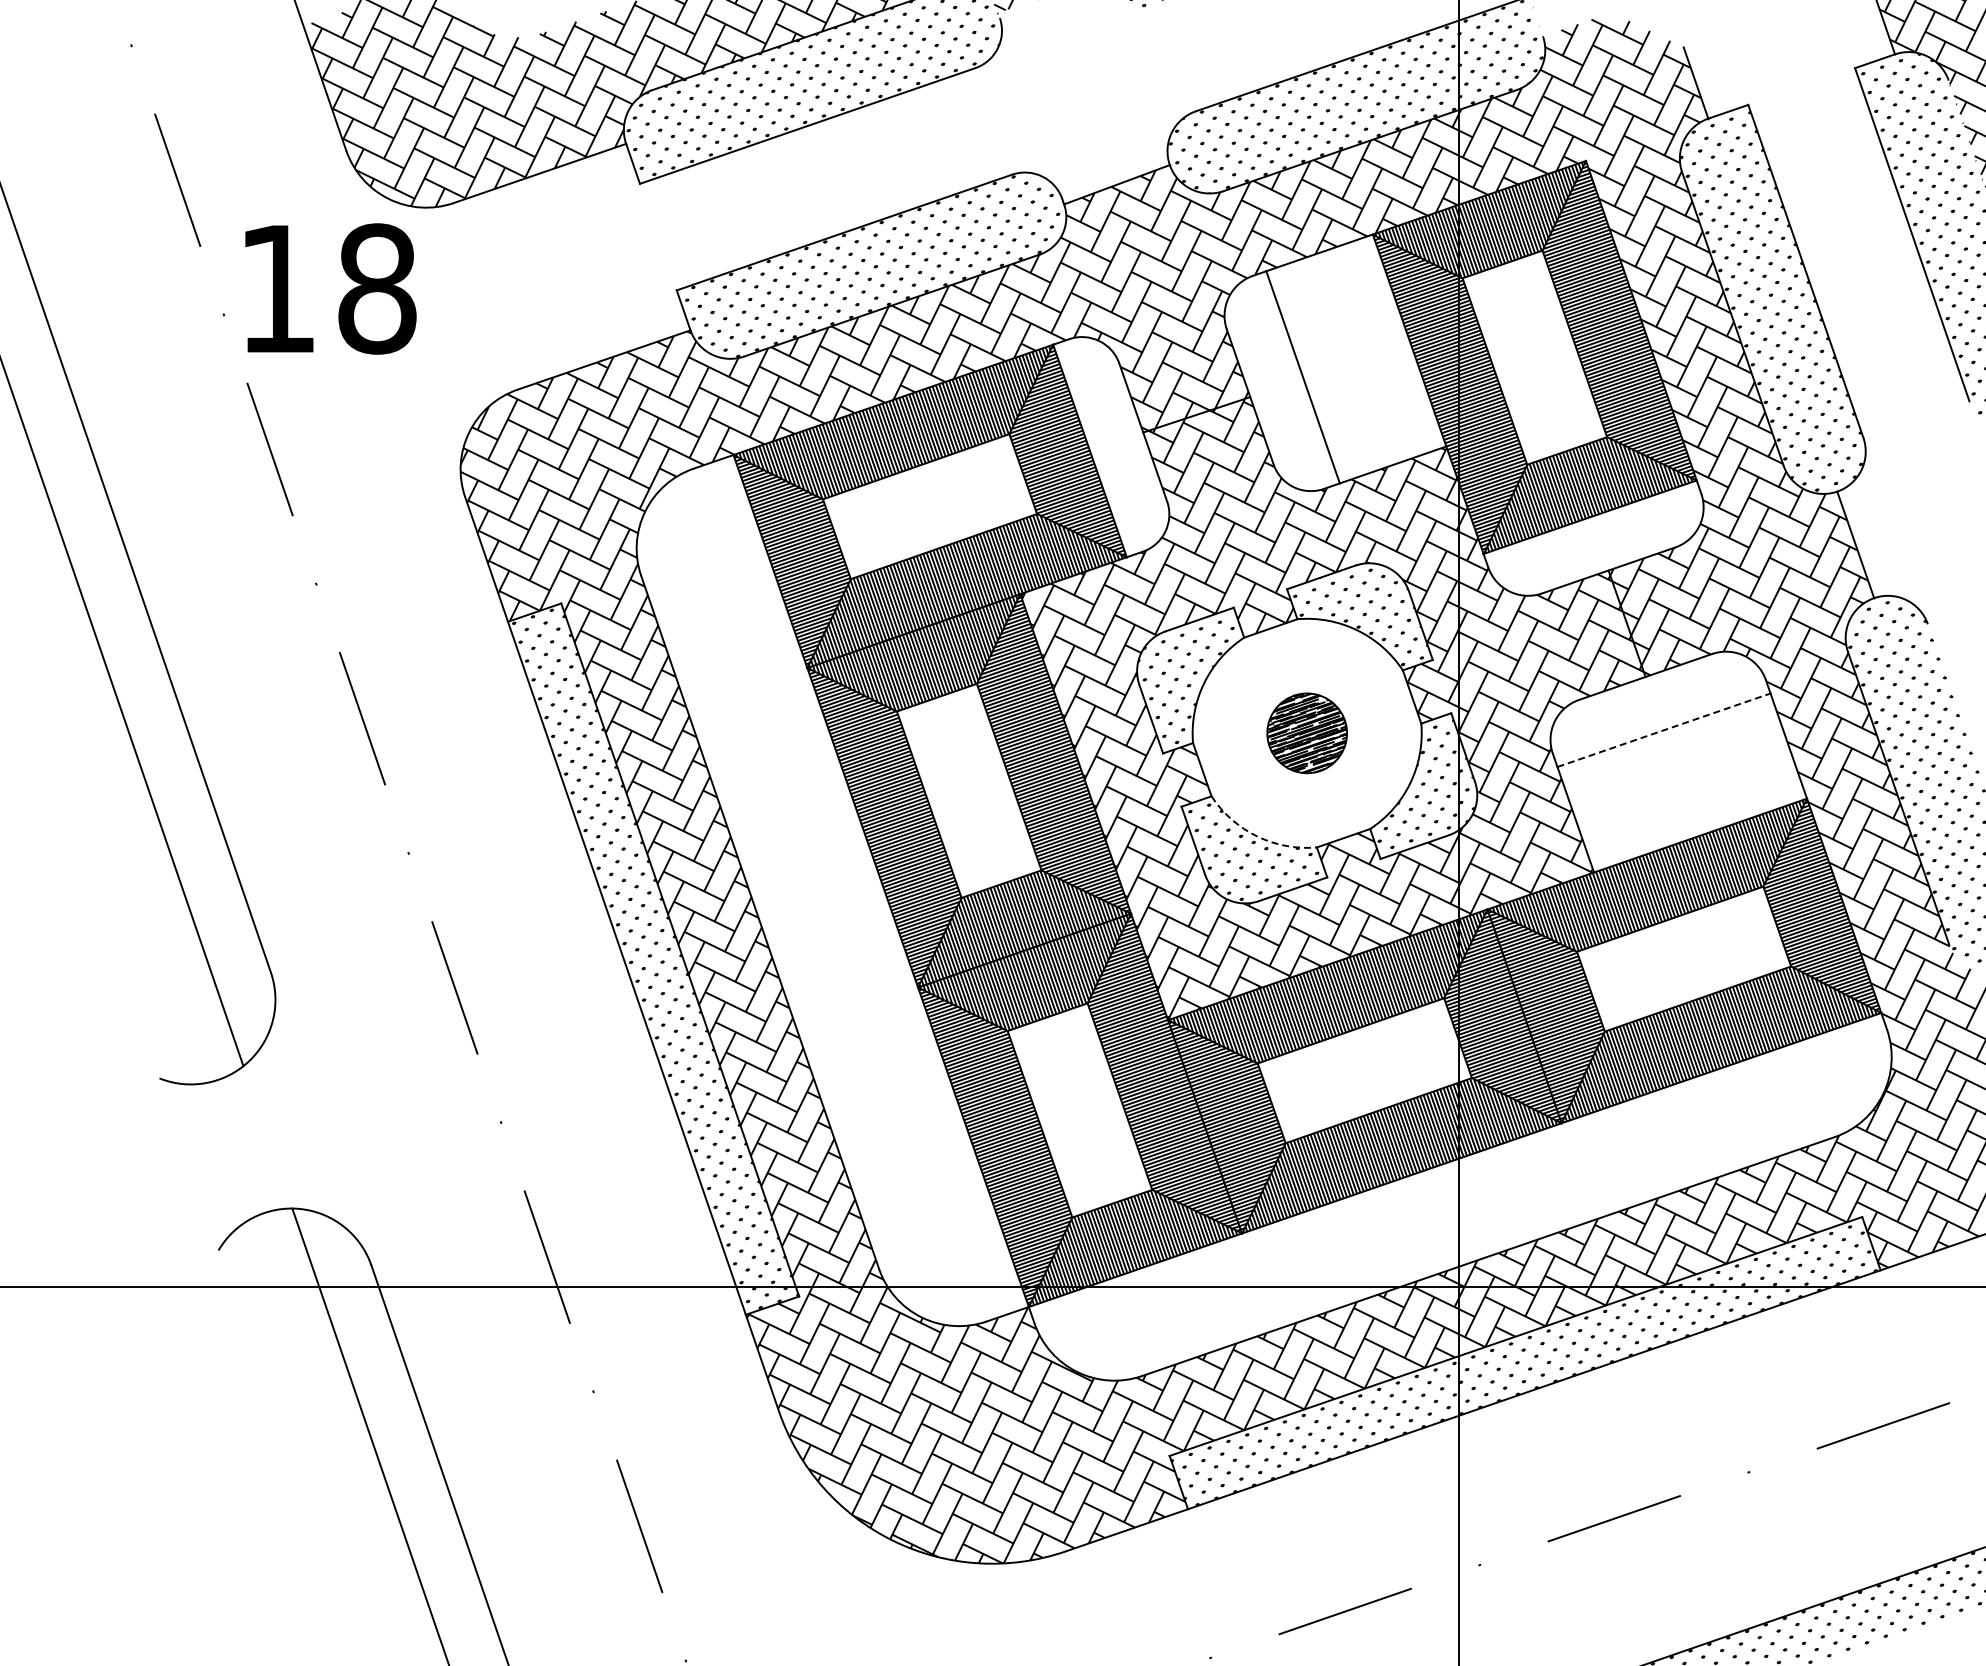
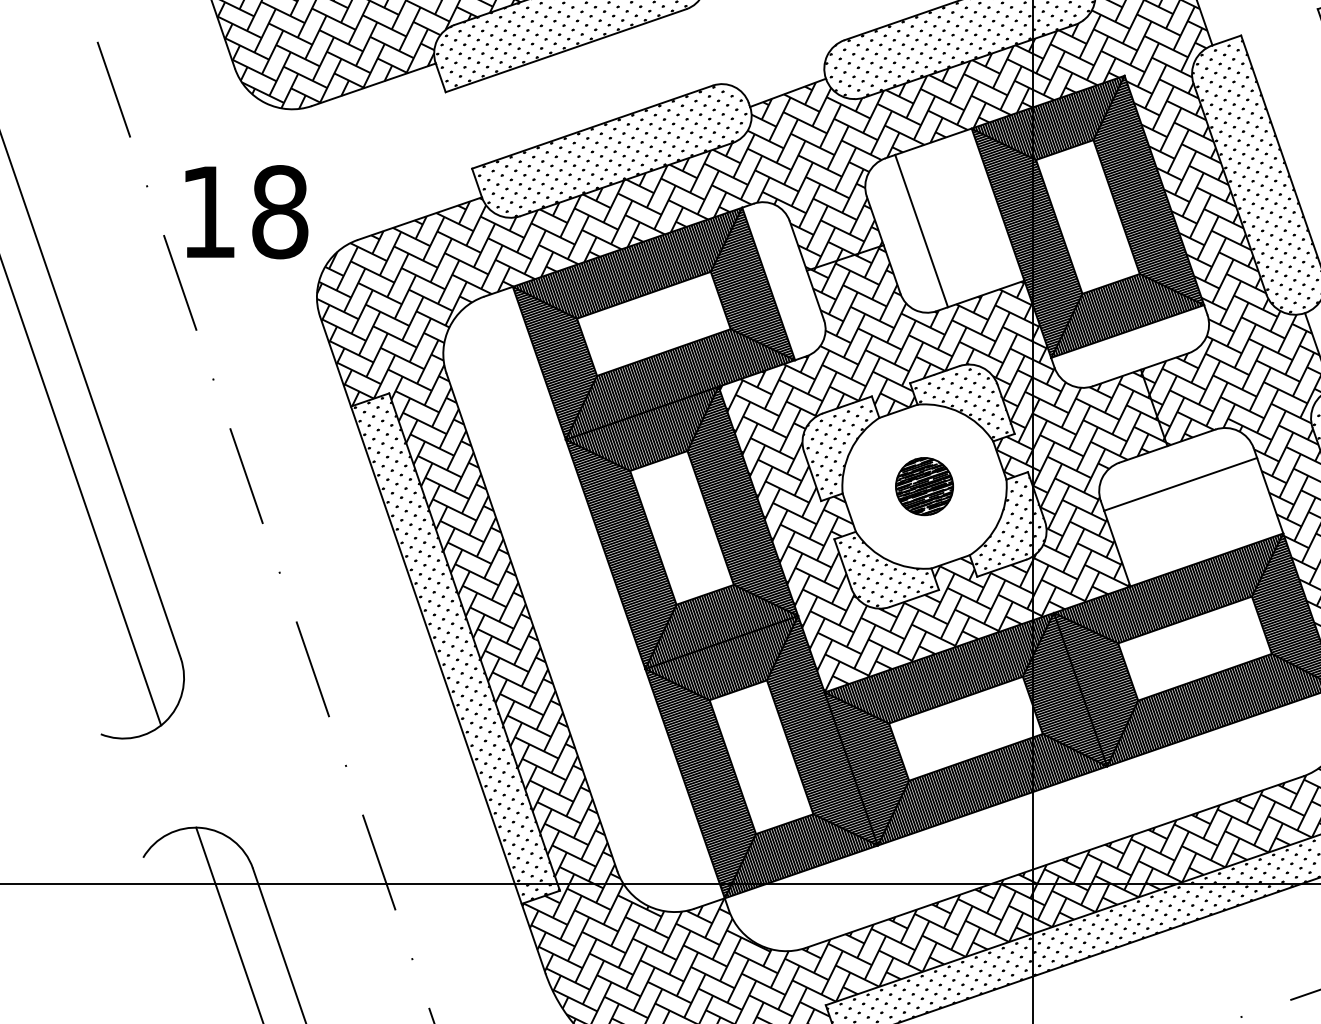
text: (330, 288) -> (246, 211), moved
line: (1664, 730) -> (1181, 484), dashed -> solid
arc: (1257, 836) -> (888, 560), dashed -> solid

